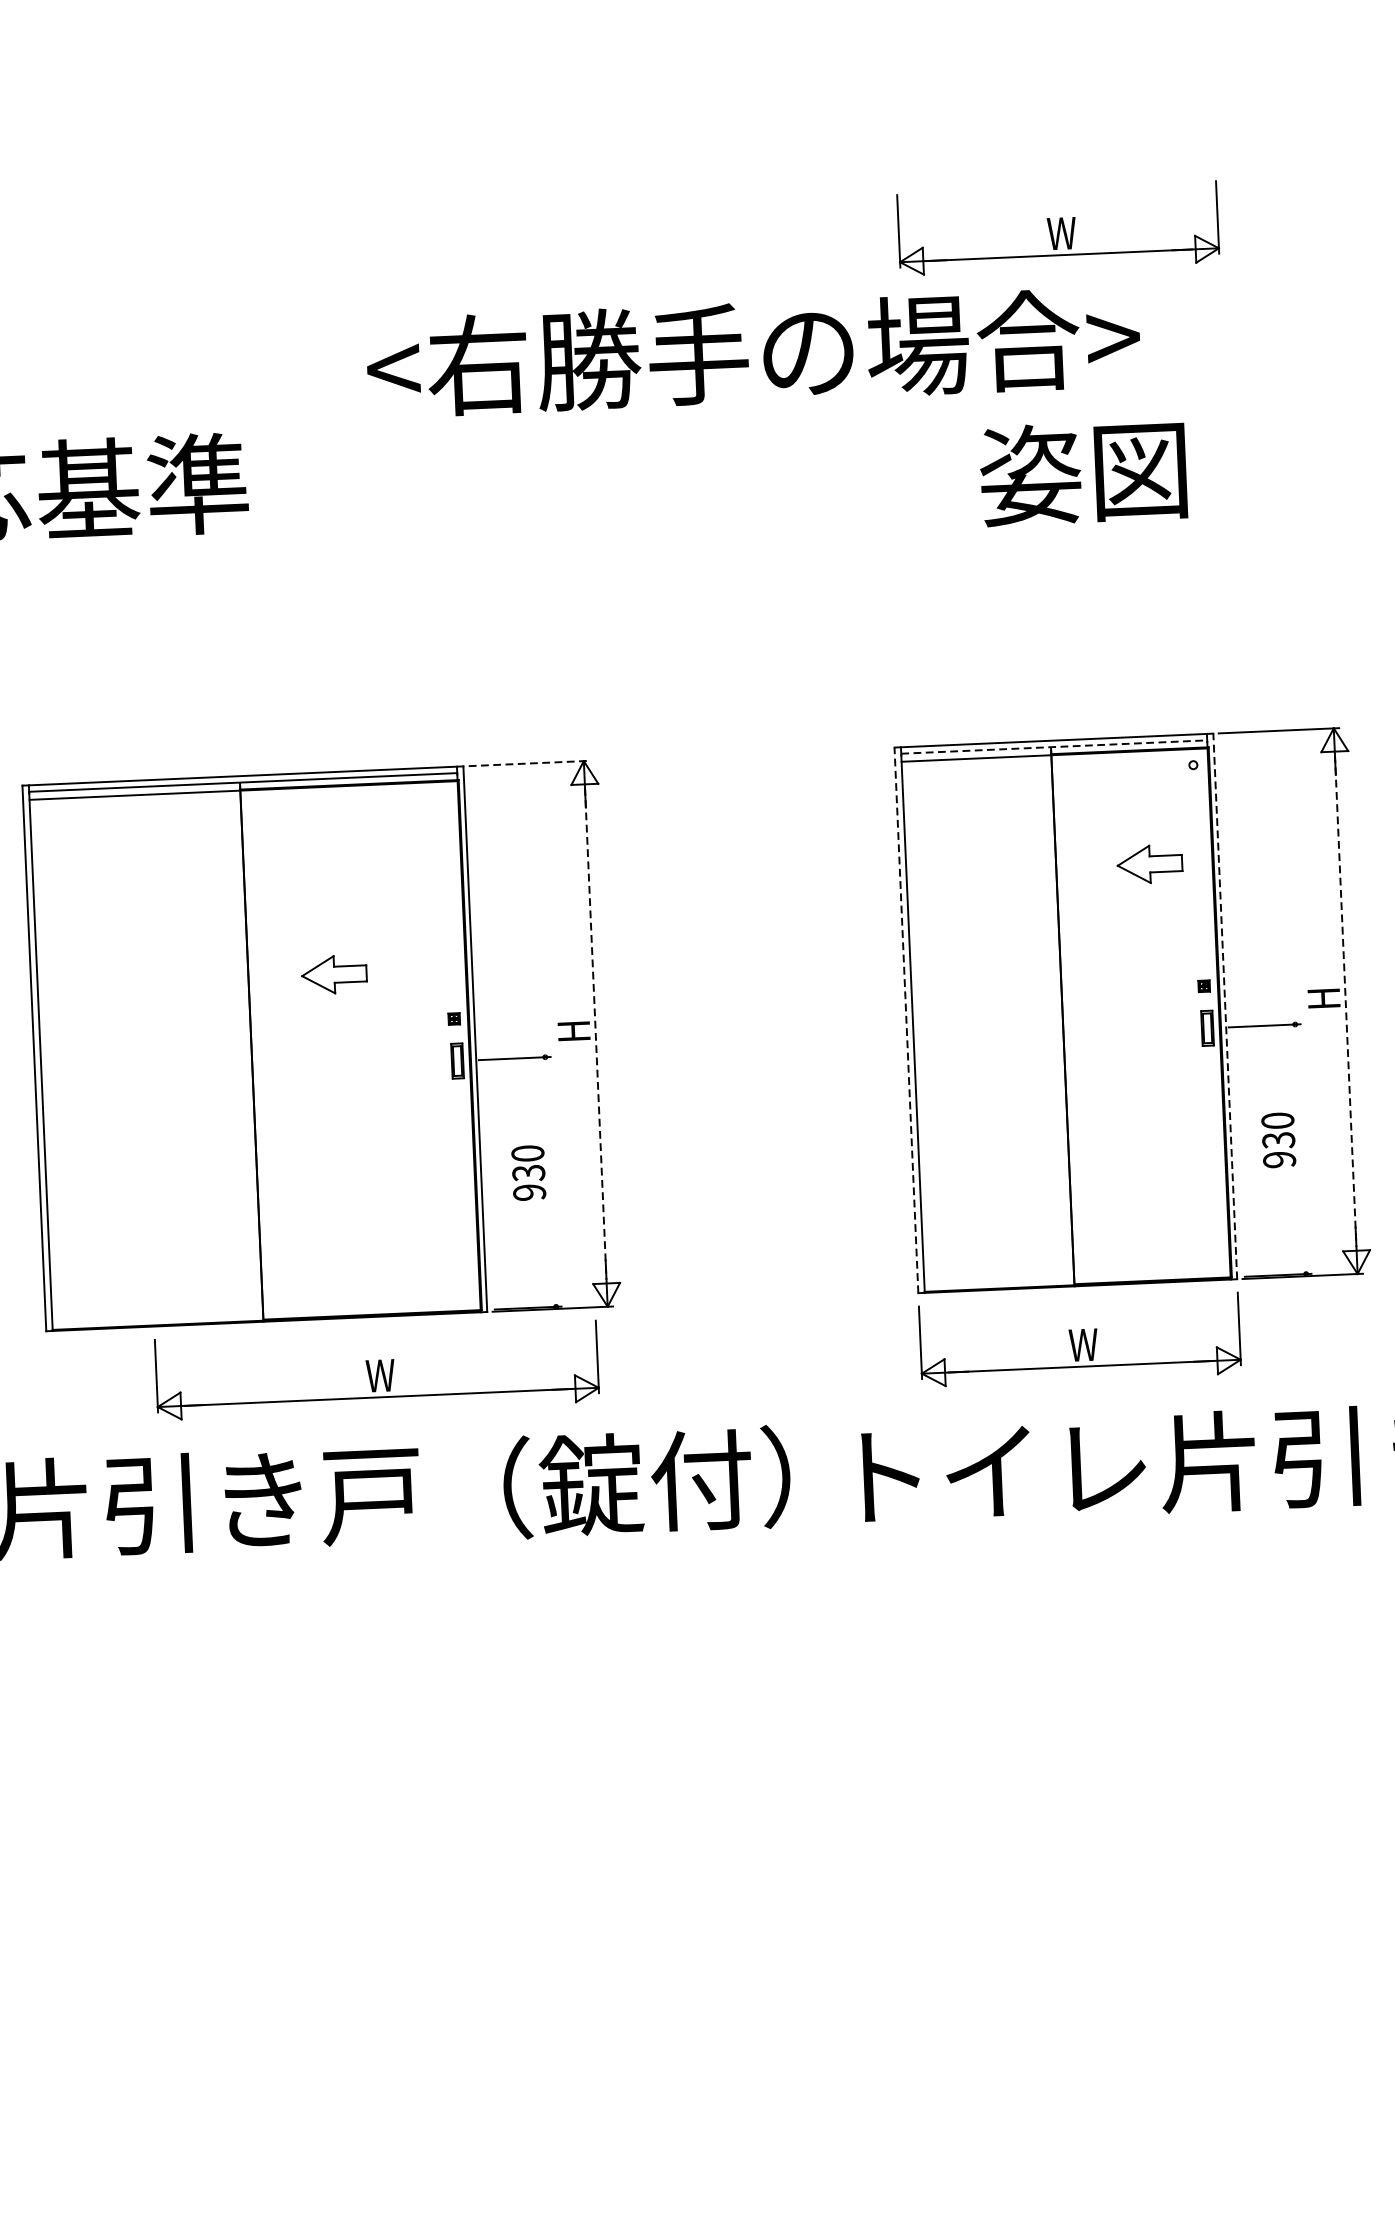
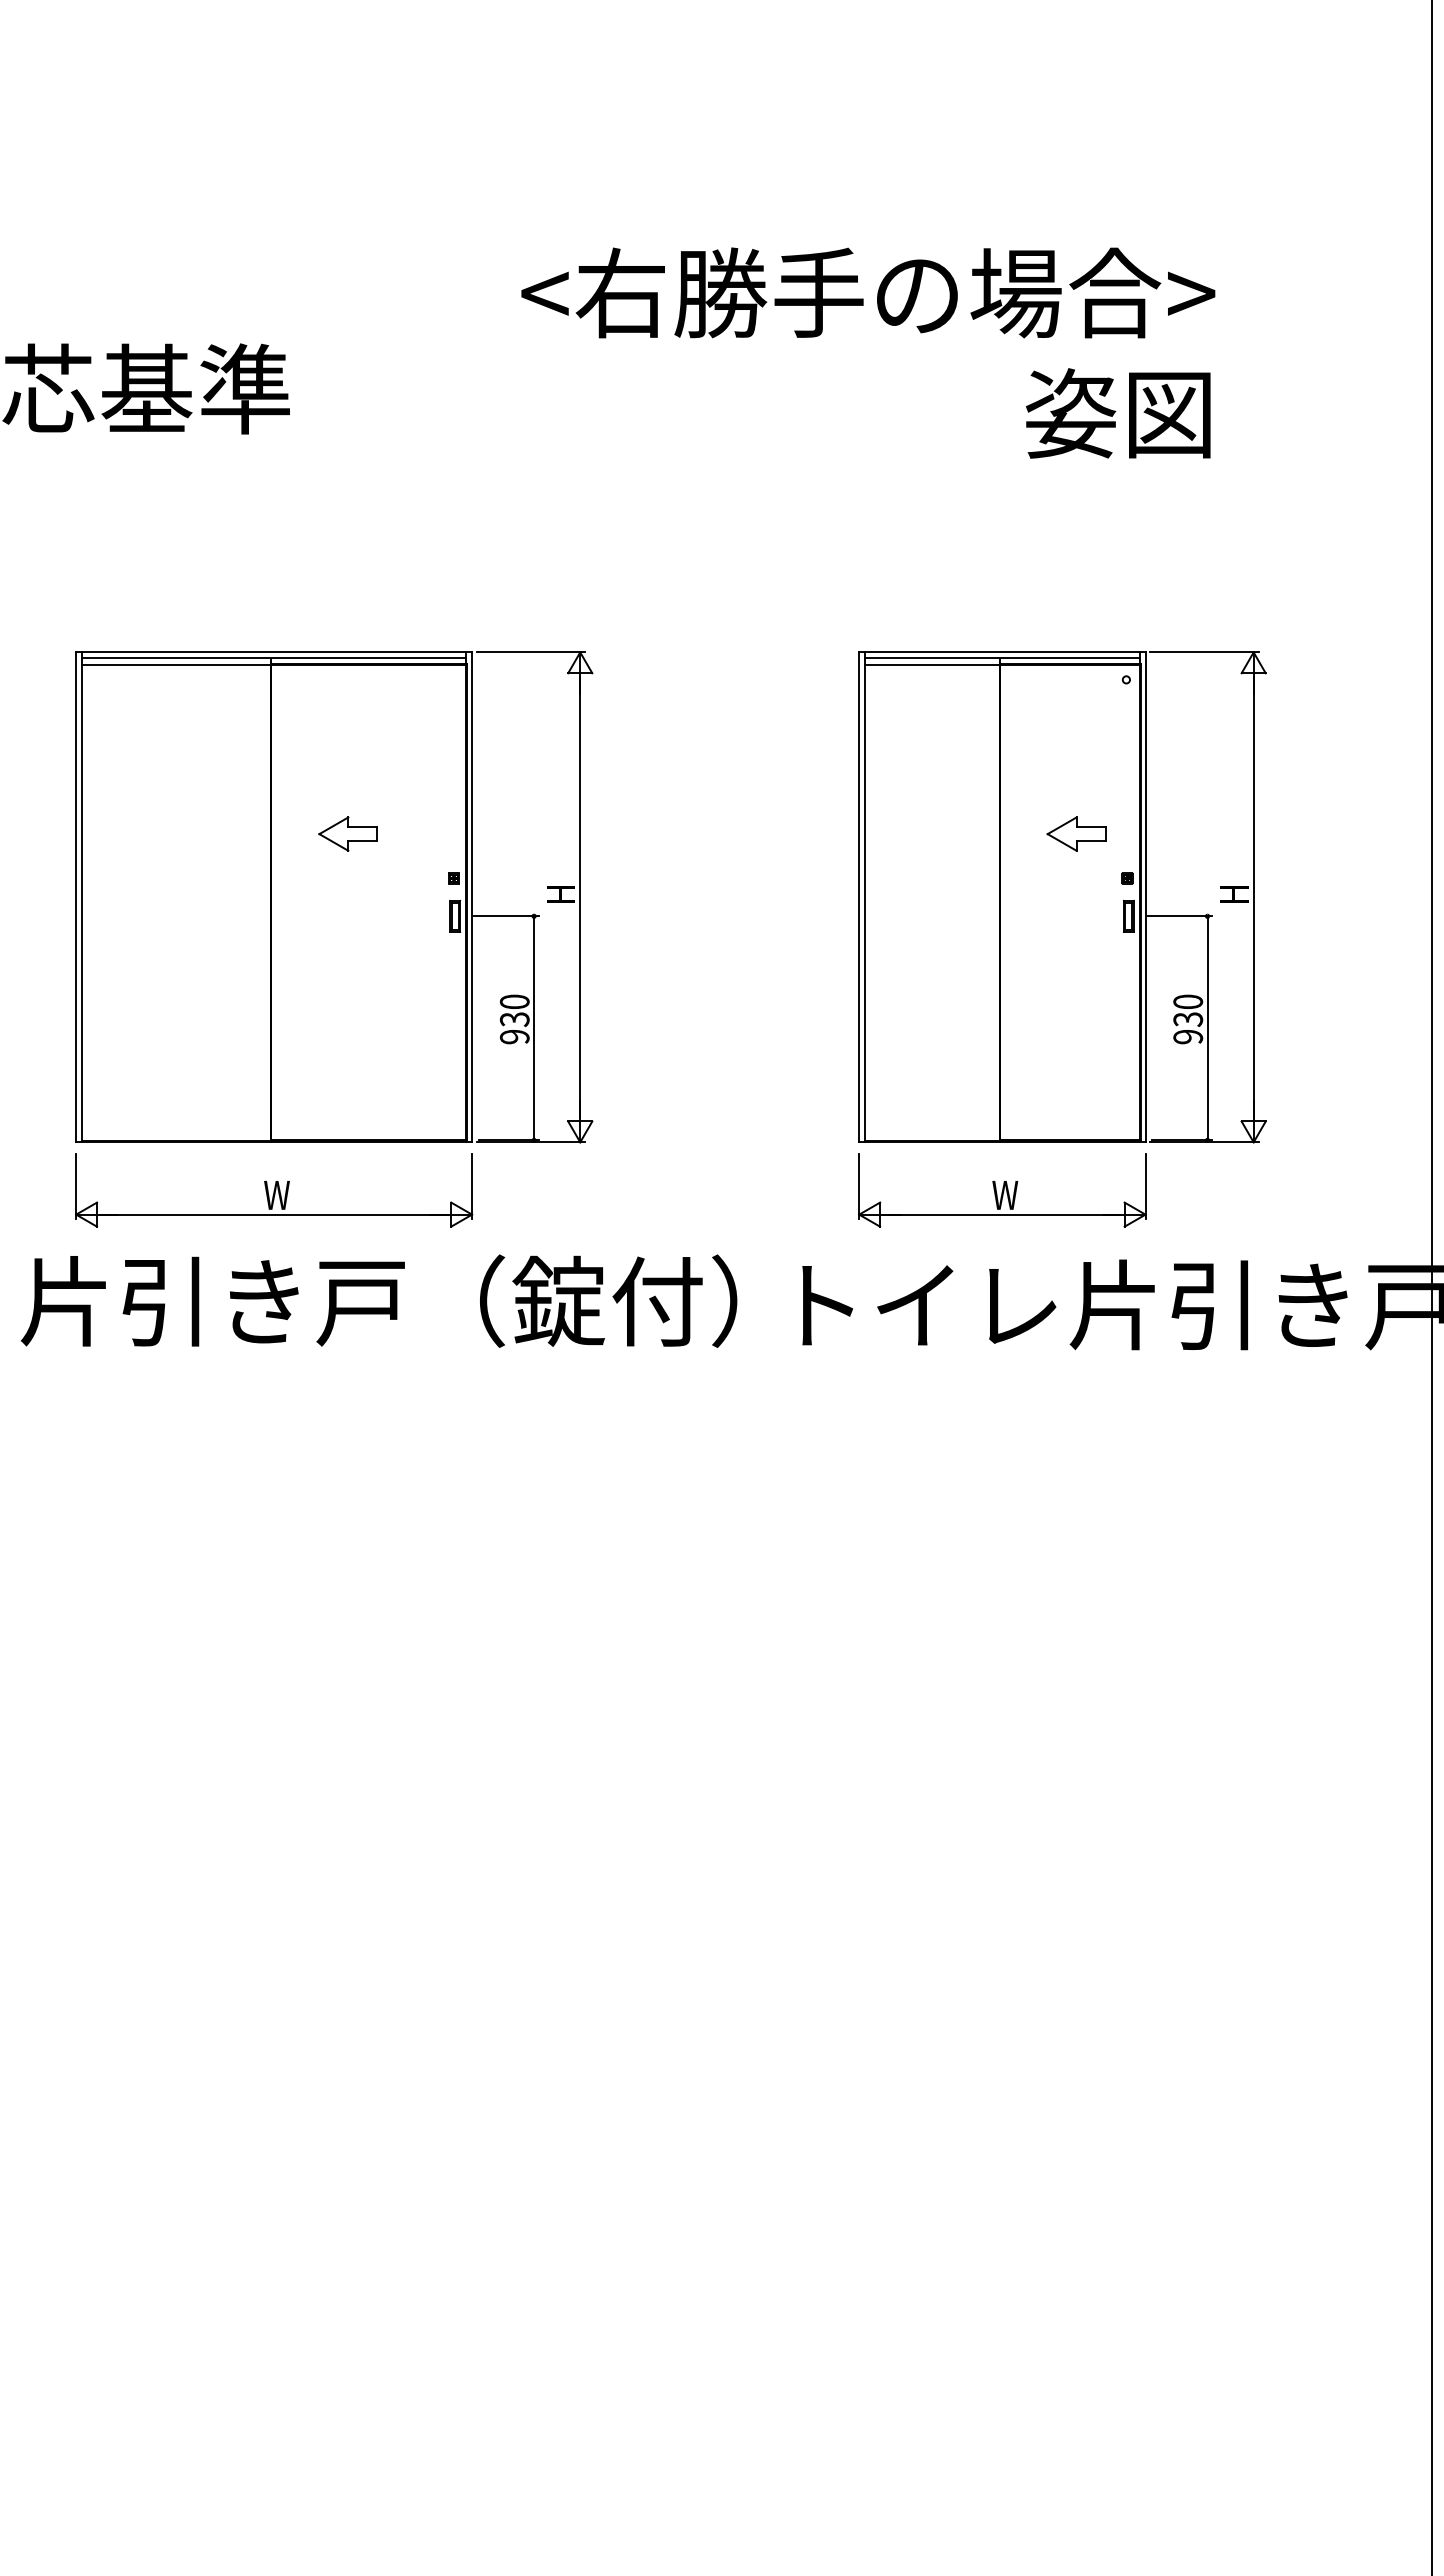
part: (1058, 228) -> (1026, 193), removed
text: (753, 352) -> (868, 292), moved
text: (1083, 472) -> (1118, 413), moved
line: (1054, 747) -> (1002, 658), dashed -> solid
line: (529, 763) -> (531, 652), dashed -> solid
part: (1149, 863) -> (1076, 833), moved
line: (1345, 1001) -> (1253, 897), dashed -> solid
line: (1225, 1006) -> (1145, 897), dashed -> solid
line: (906, 1020) -> (859, 897), dashed -> solid
line: (596, 1034) -> (580, 897), dashed -> solid
line: (1300, 1149) -> (1207, 1028), added
line: (551, 1182) -> (534, 1028), added
part: (377, 1370) -> (274, 1190), moved

